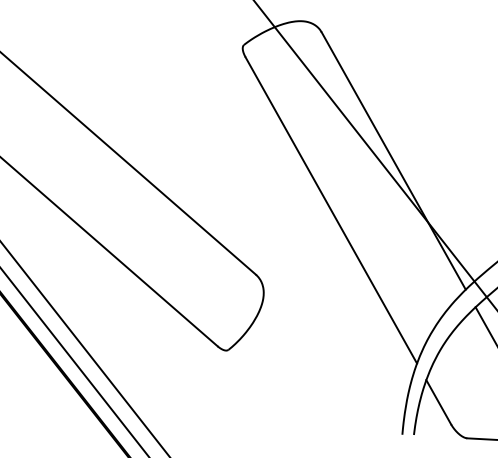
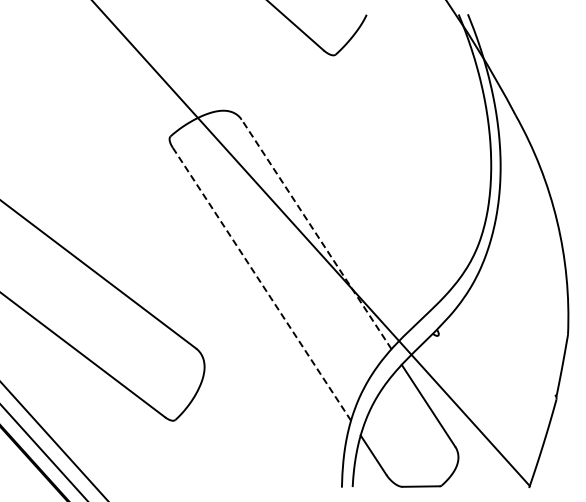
line: (393, 161) -> (316, 234), solid -> dashed
line: (330, 209) -> (261, 283), solid -> dashed

